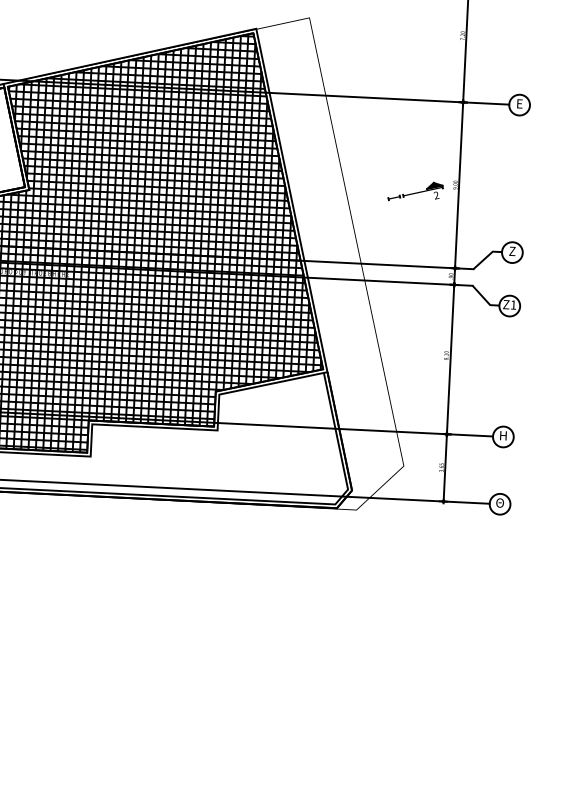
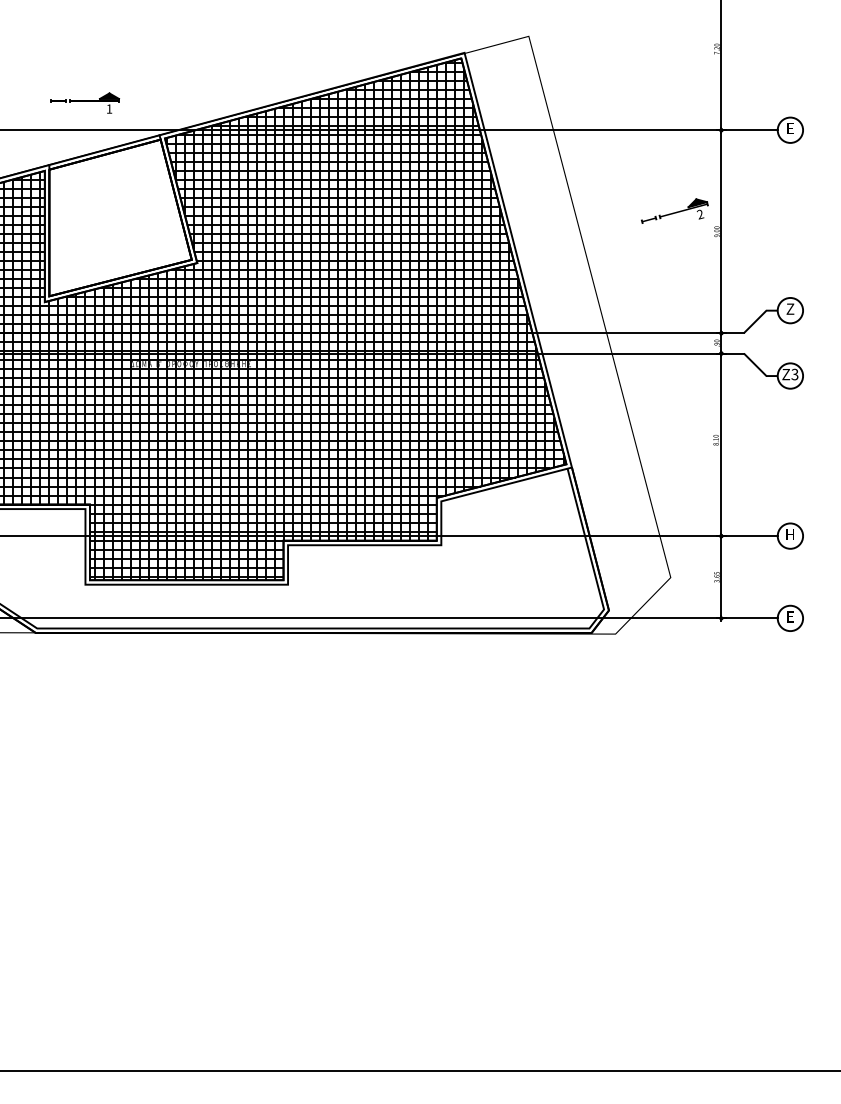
part: (415, 191) -> (674, 210), moved
text: (513, 304) -> (794, 374), Z1 -> Z3
text: (500, 502) -> (790, 616), Θ -> E

